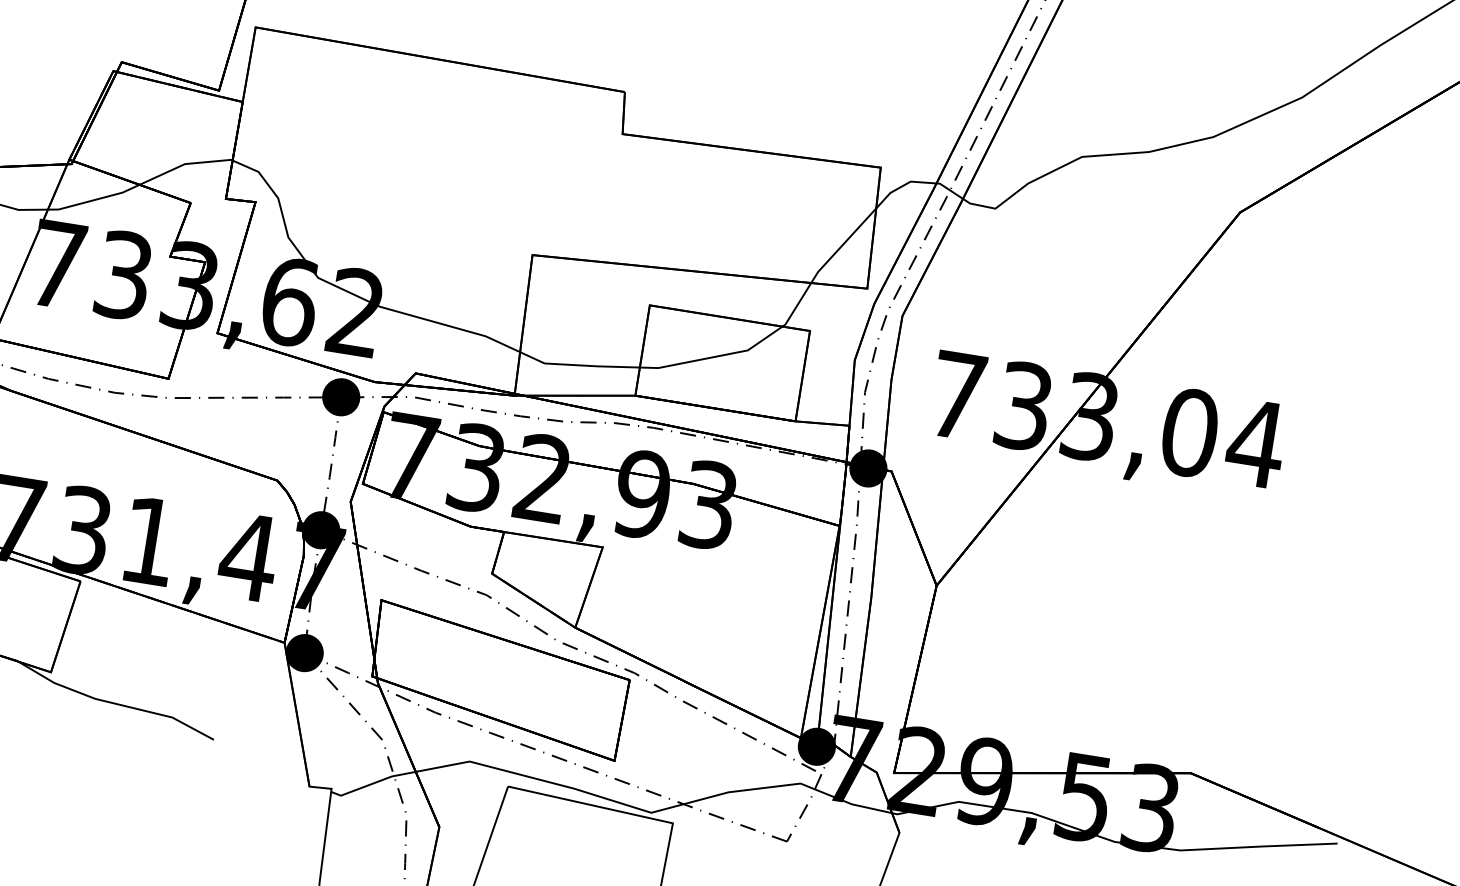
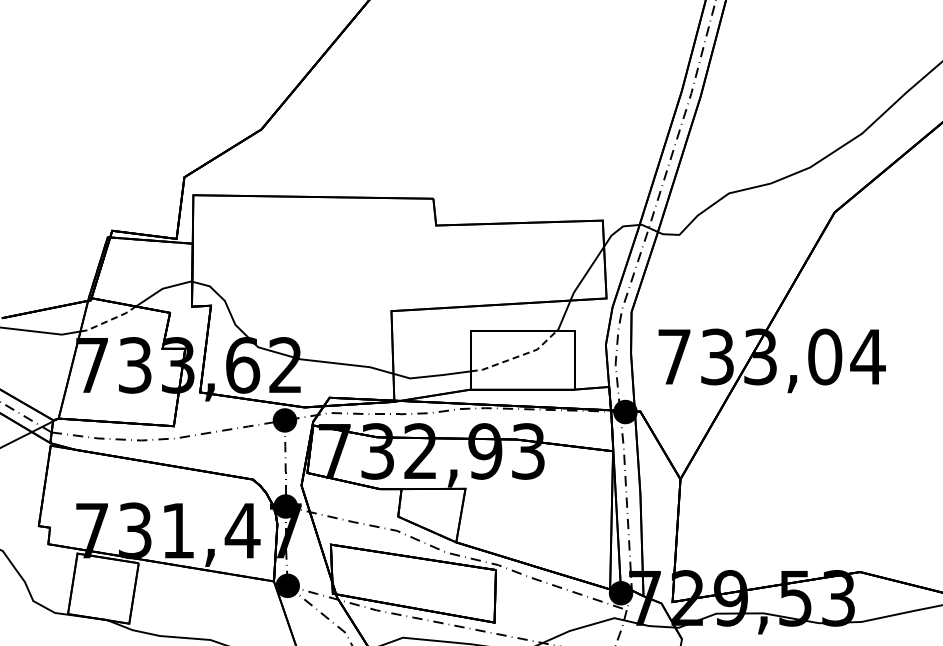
line: (95, 199) -> (109, 320), solid -> dashed
line: (713, 357) -> (516, 357), solid -> dashed

